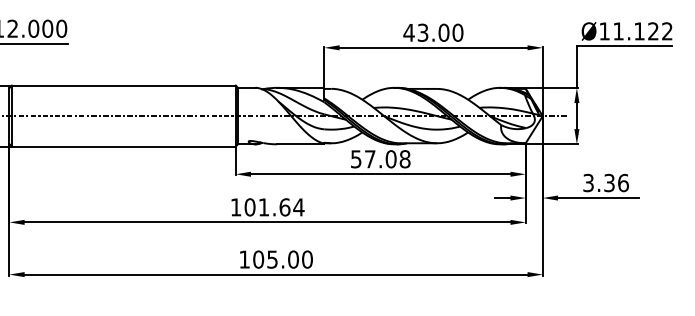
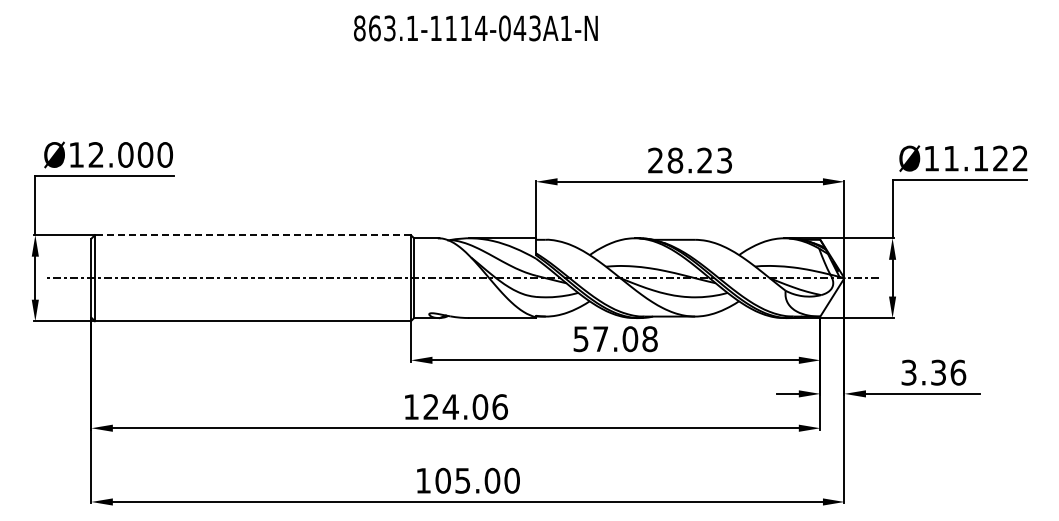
text: (433, 32) -> (689, 160), 43.00 -> 28.23
line: (123, 85) -> (252, 235), solid -> dashed
text: (274, 207) -> (465, 407), 101.64 -> 124.06

